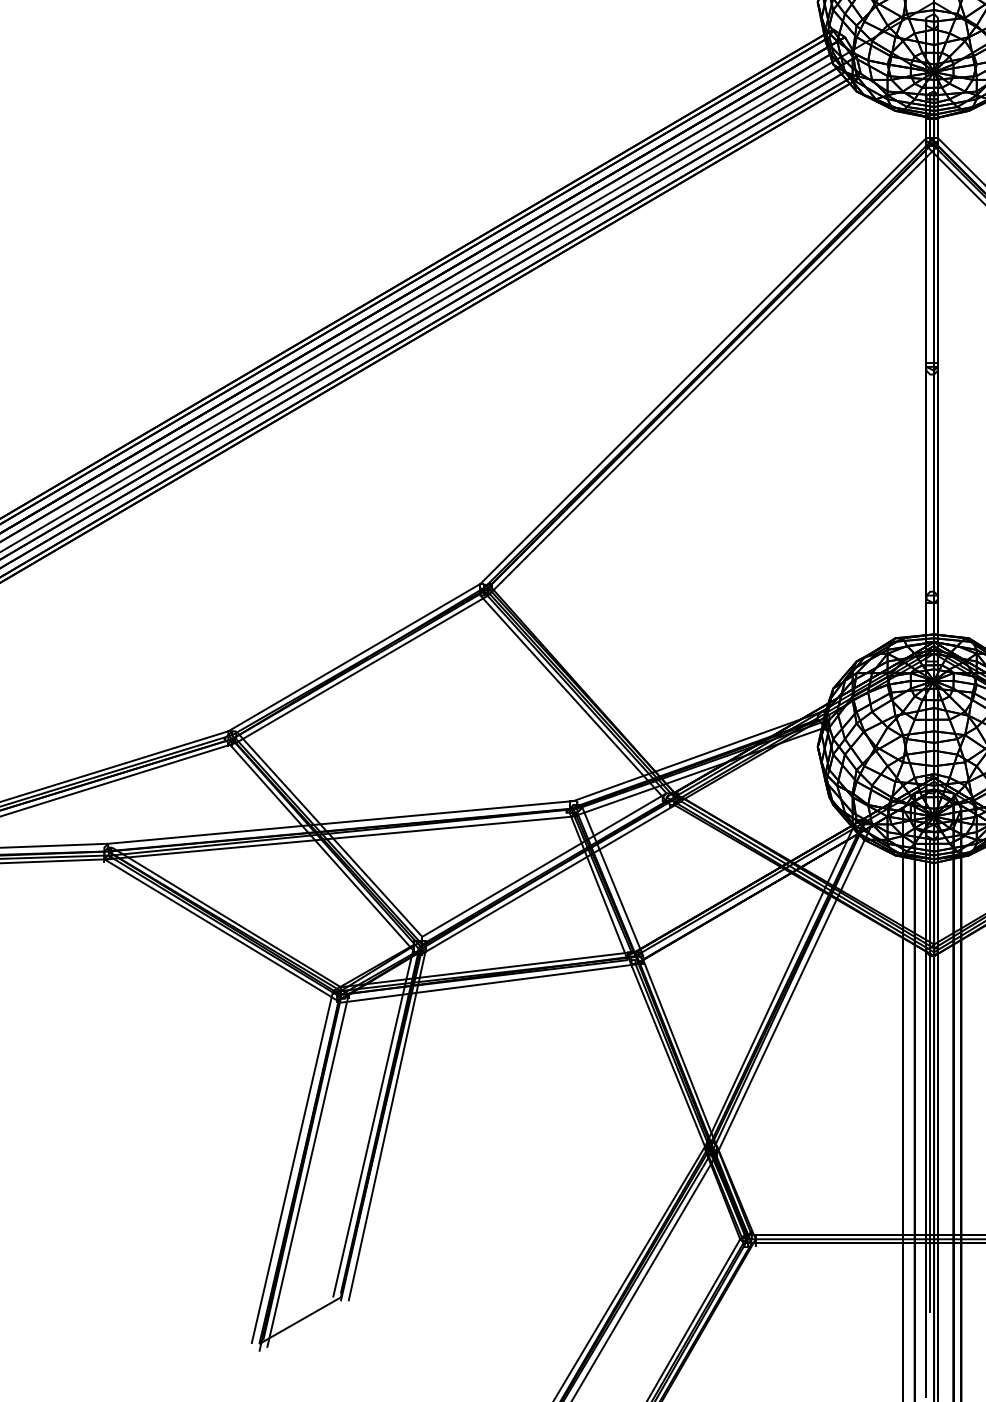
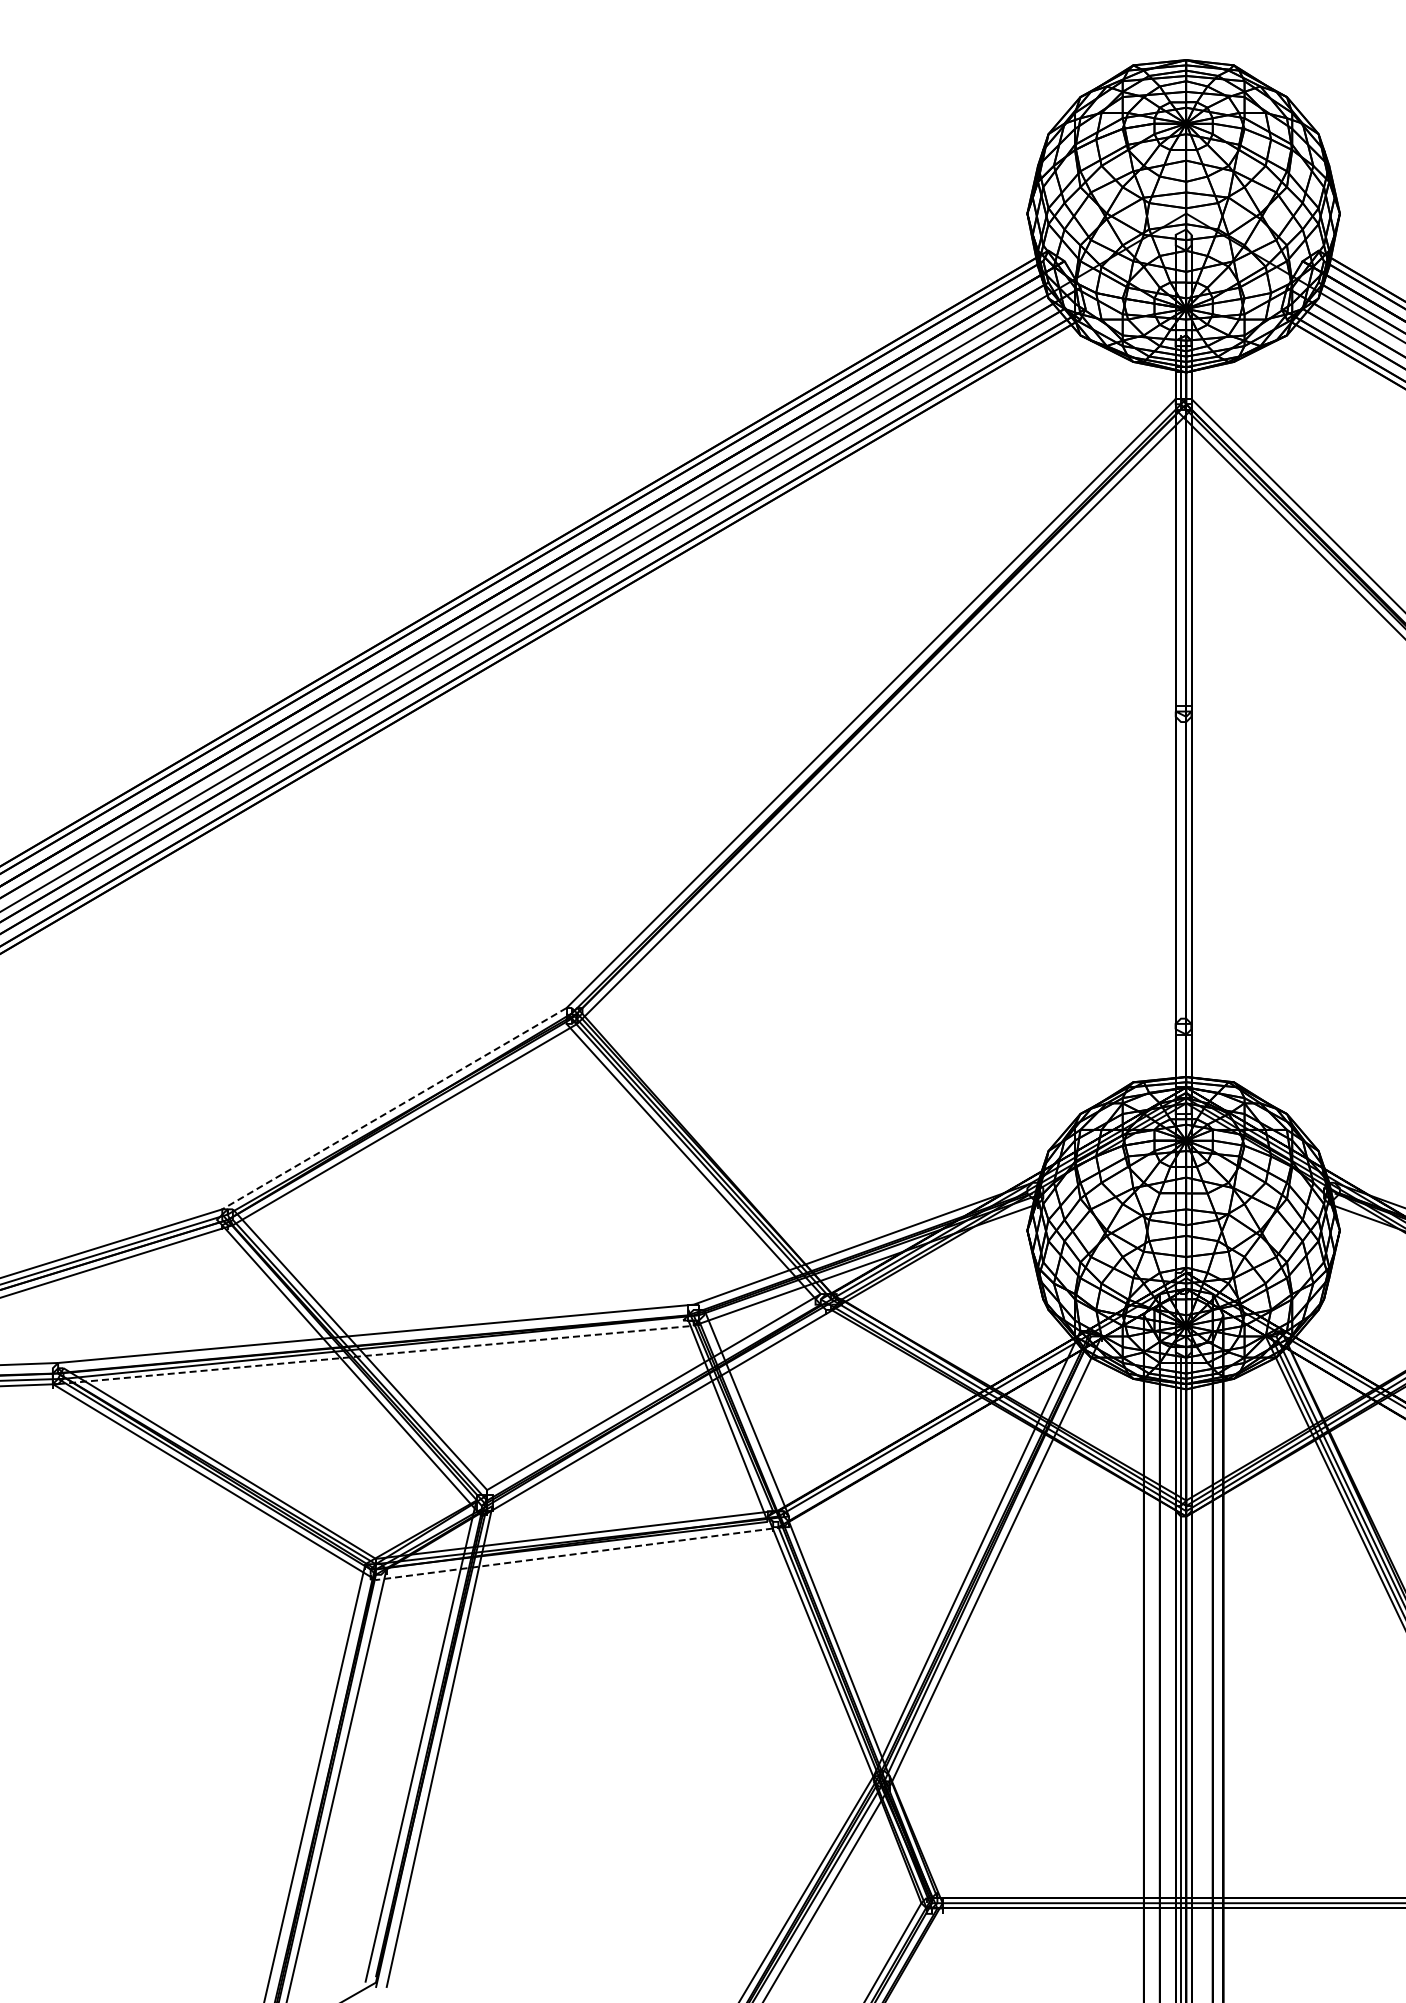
line: (354, 657) -> (394, 1108), solid -> dashed
line: (341, 837) -> (376, 1354), solid -> dashed
line: (489, 983) -> (579, 1553), solid -> dashed

